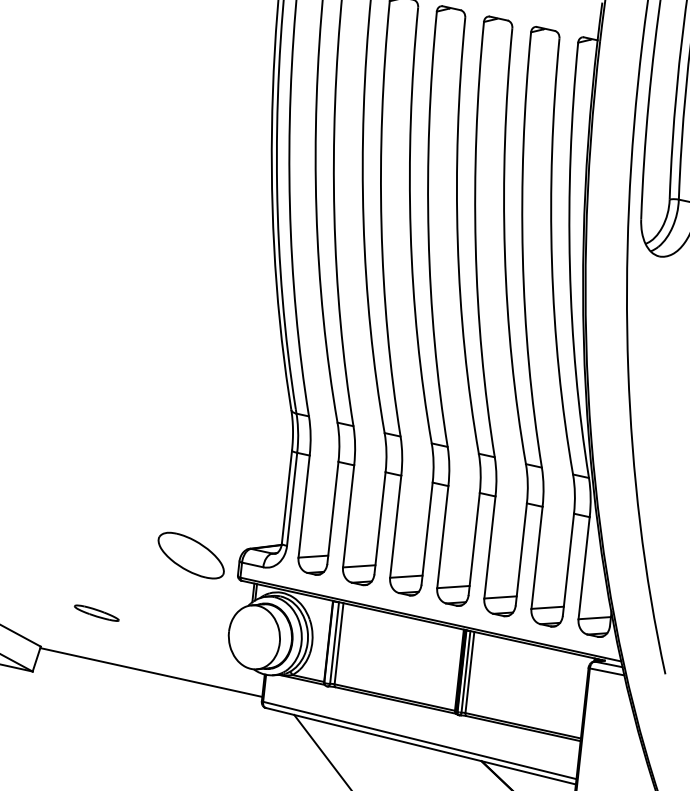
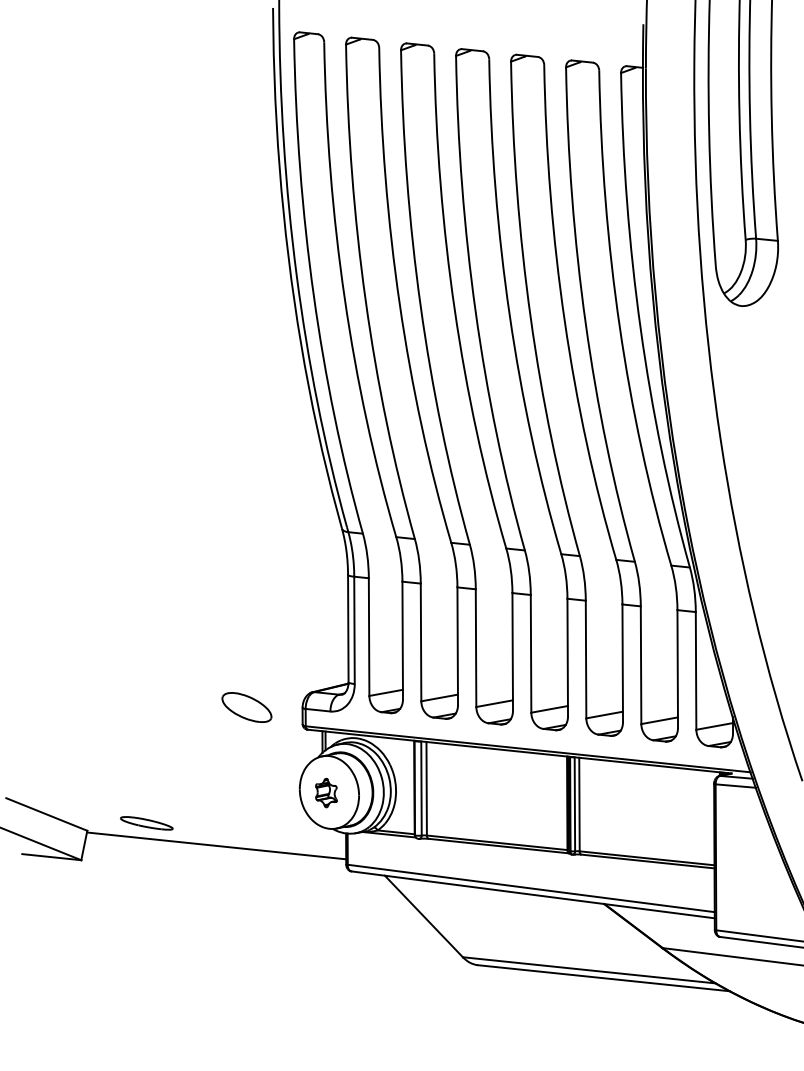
part: (190, 555) -> (246, 707), size x0.62
part: (96, 613) -> (146, 823), moved
part: (251, 637) -> (326, 792), added

